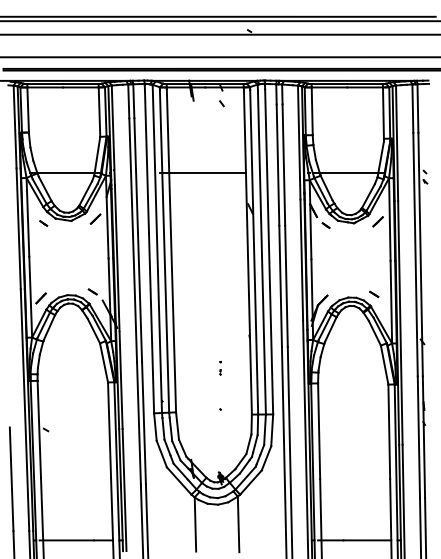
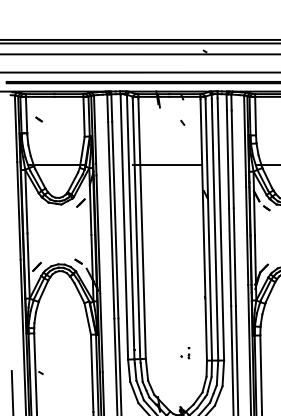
line: (221, 103) -> (182, 122), moved
part: (43, 223) -> (38, 119), moved
part: (220, 368) -> (188, 353), moved

